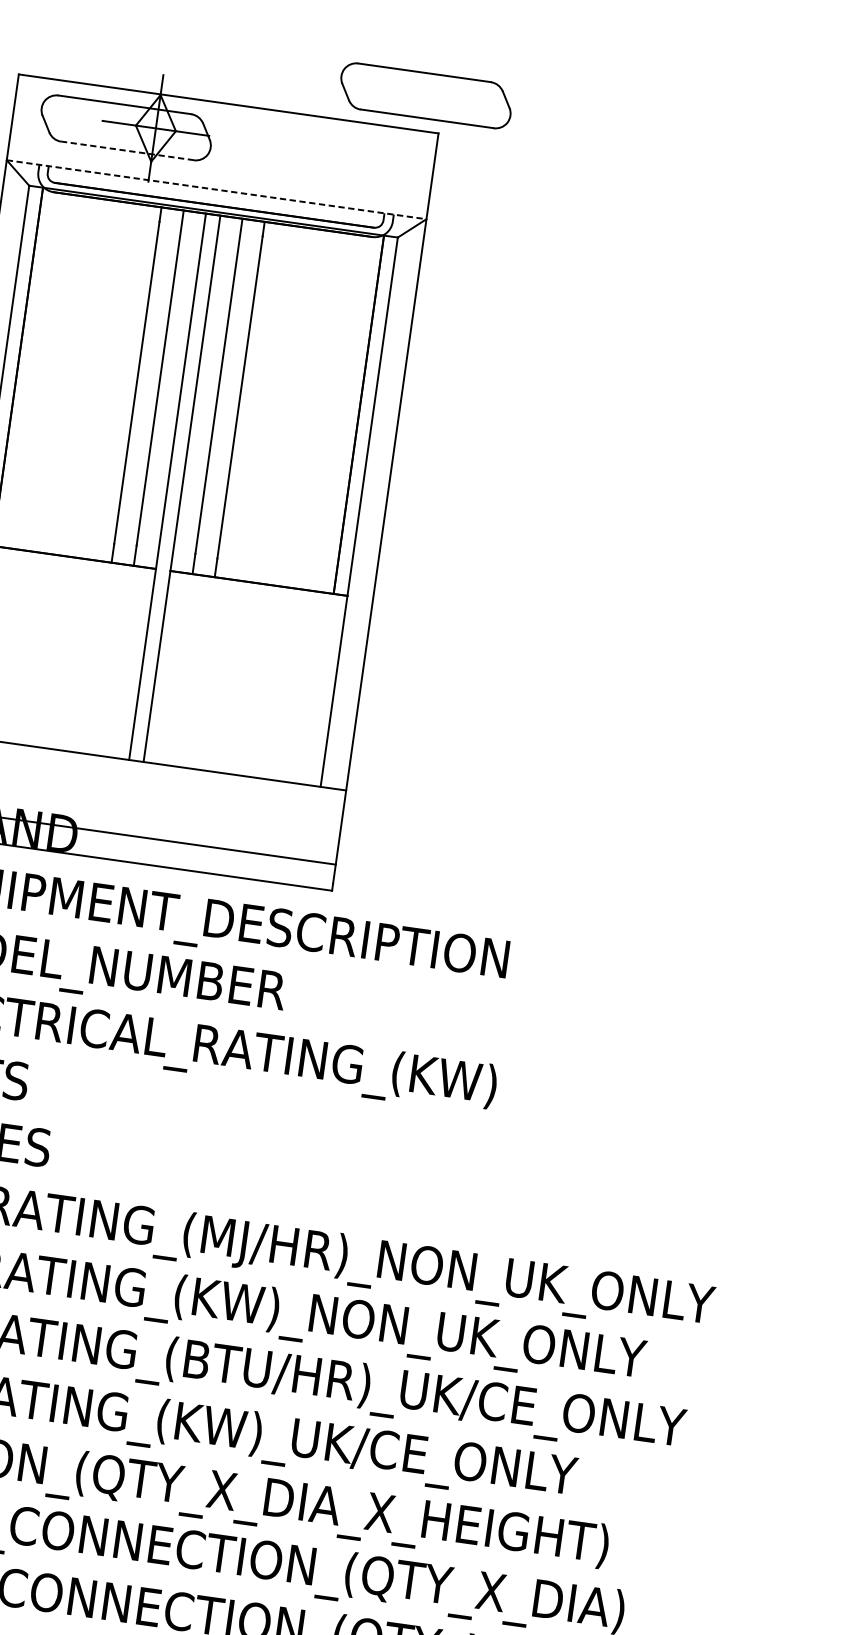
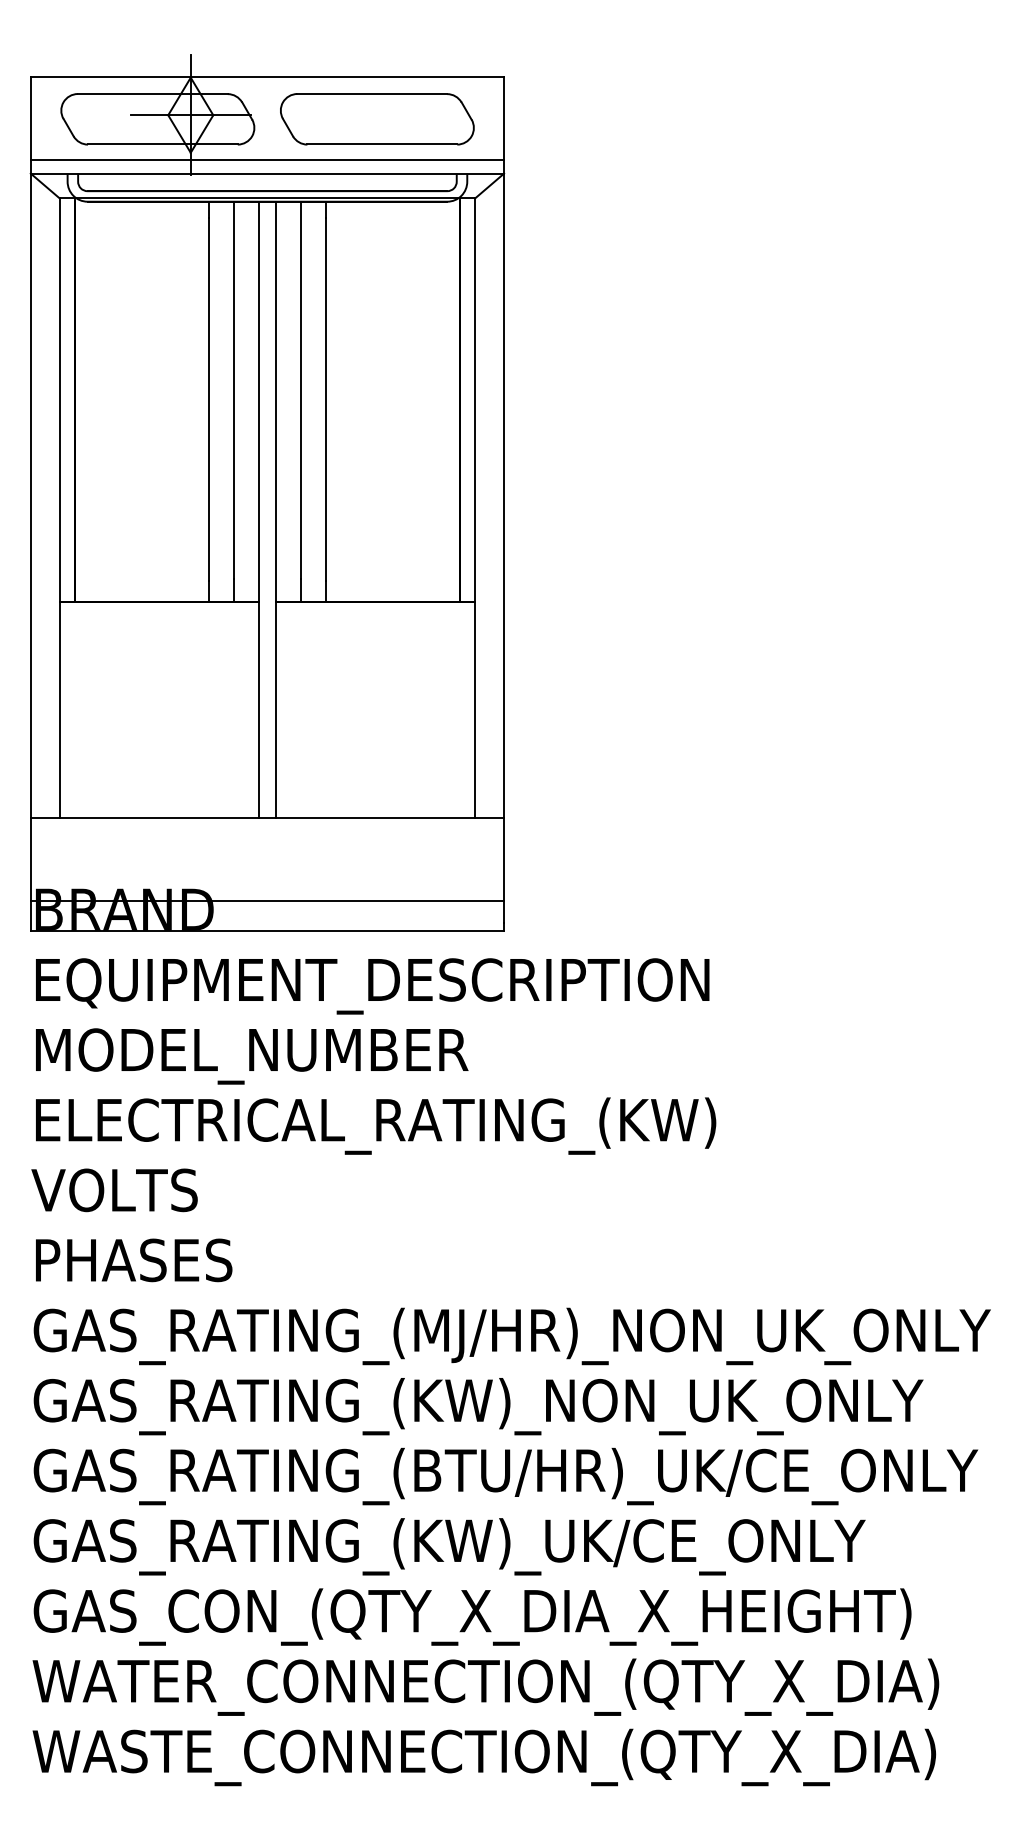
part: (426, 96) -> (377, 119), moved
line: (127, 150) -> (162, 144), dashed -> solid
line: (218, 178) -> (267, 160), added
line: (216, 189) -> (267, 173), dashed -> solid

